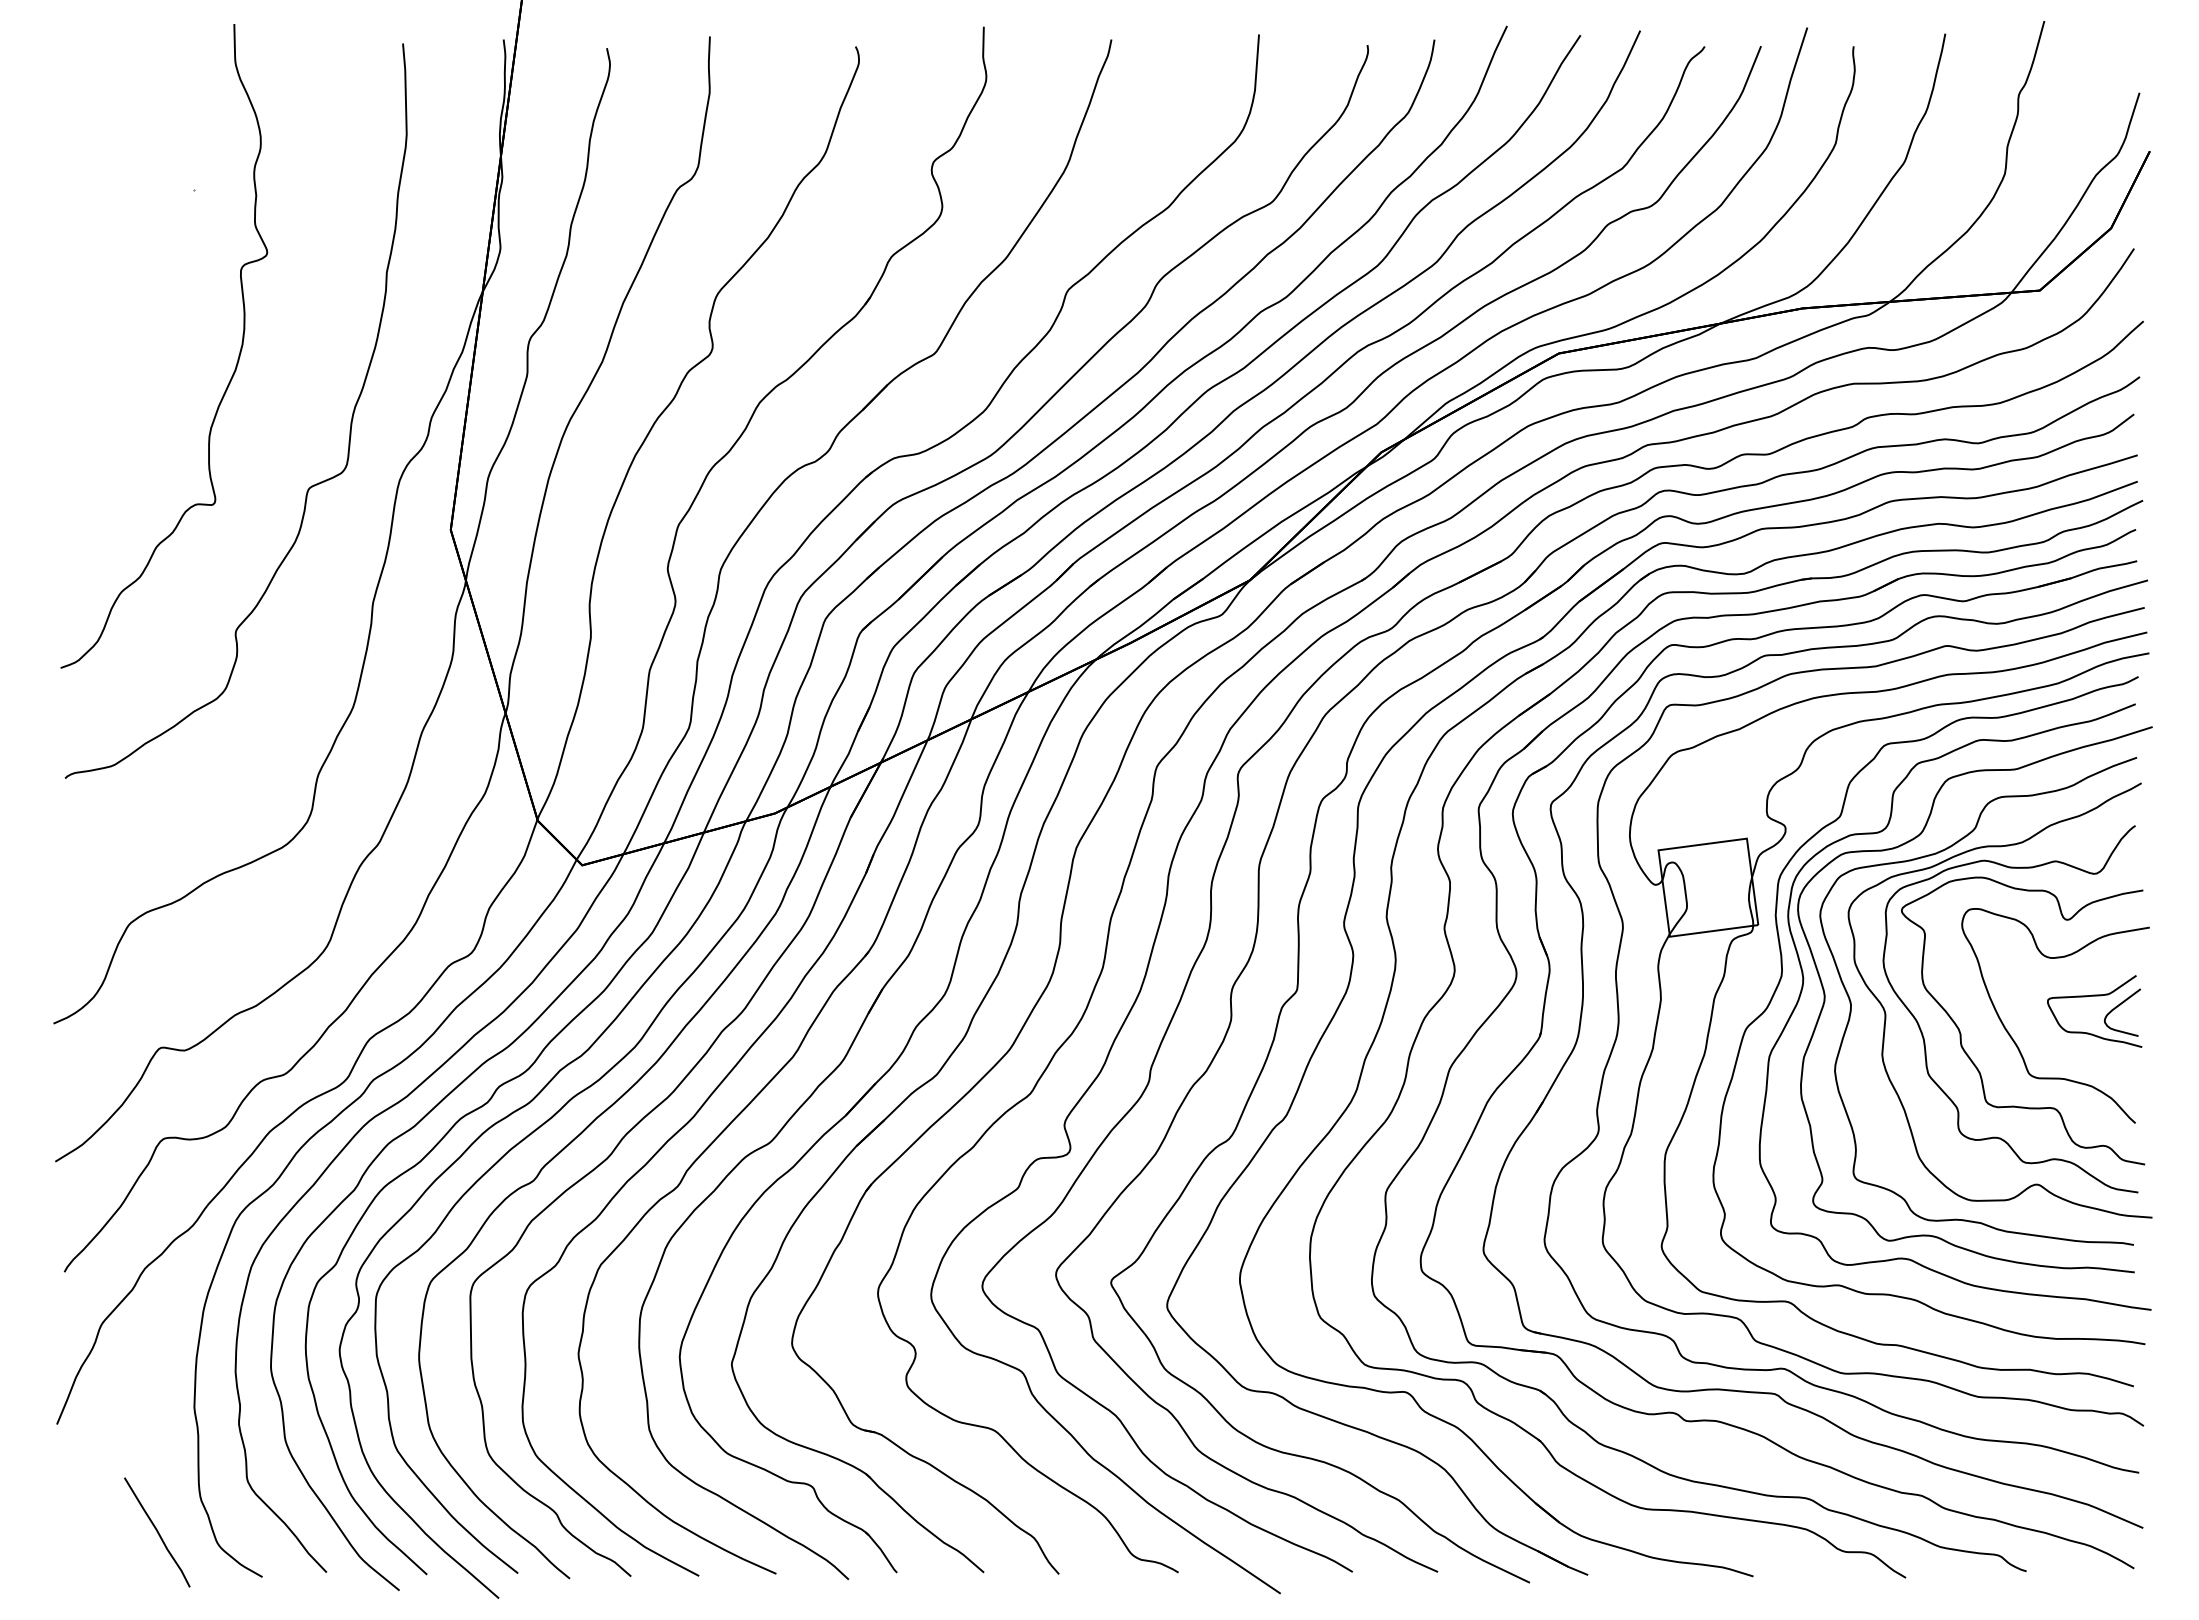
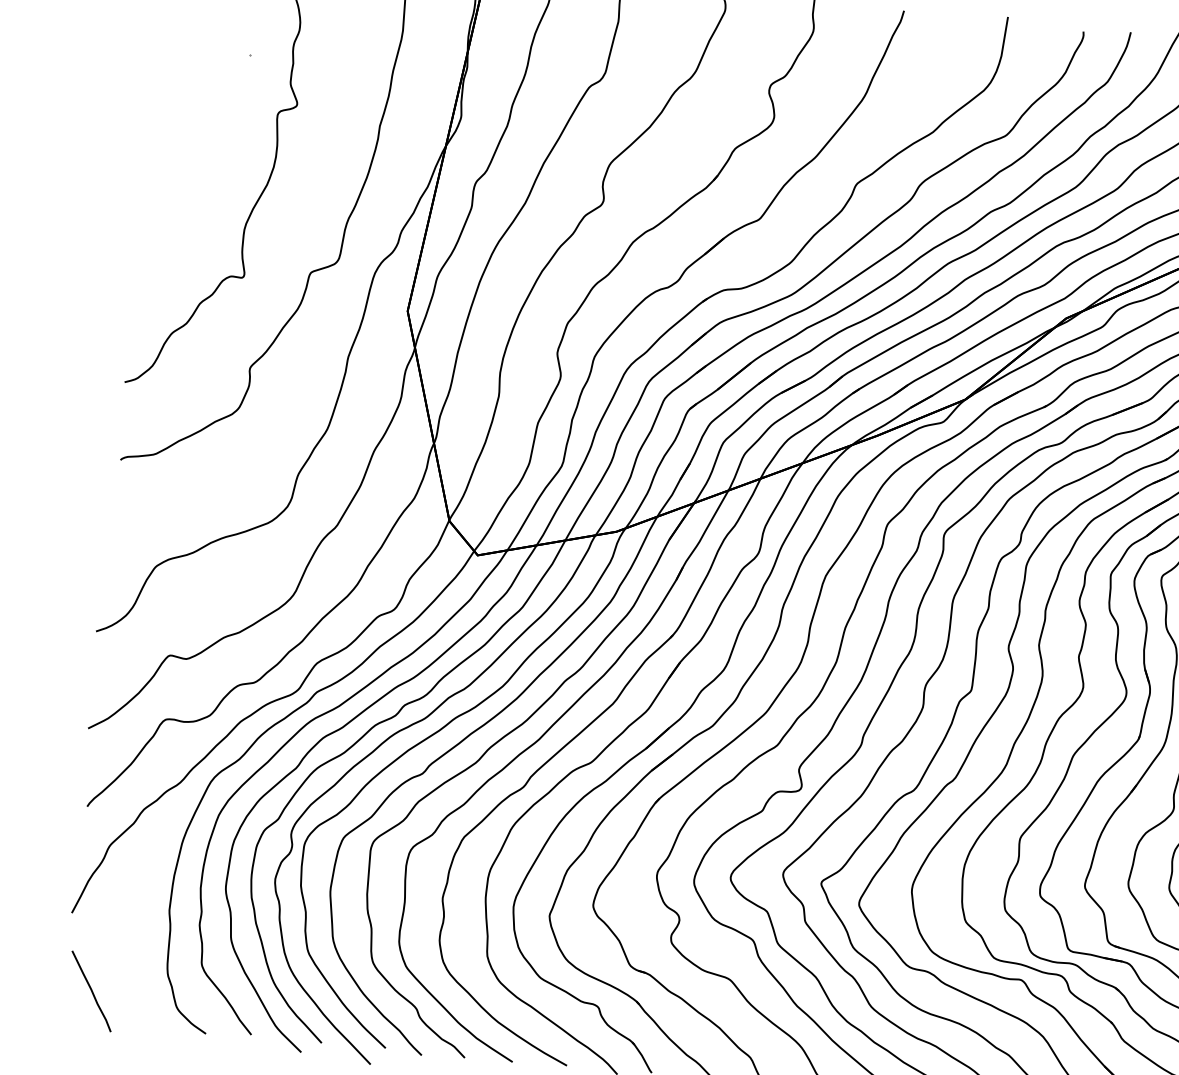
curve: (157, 1532) -> (91, 991), moved

